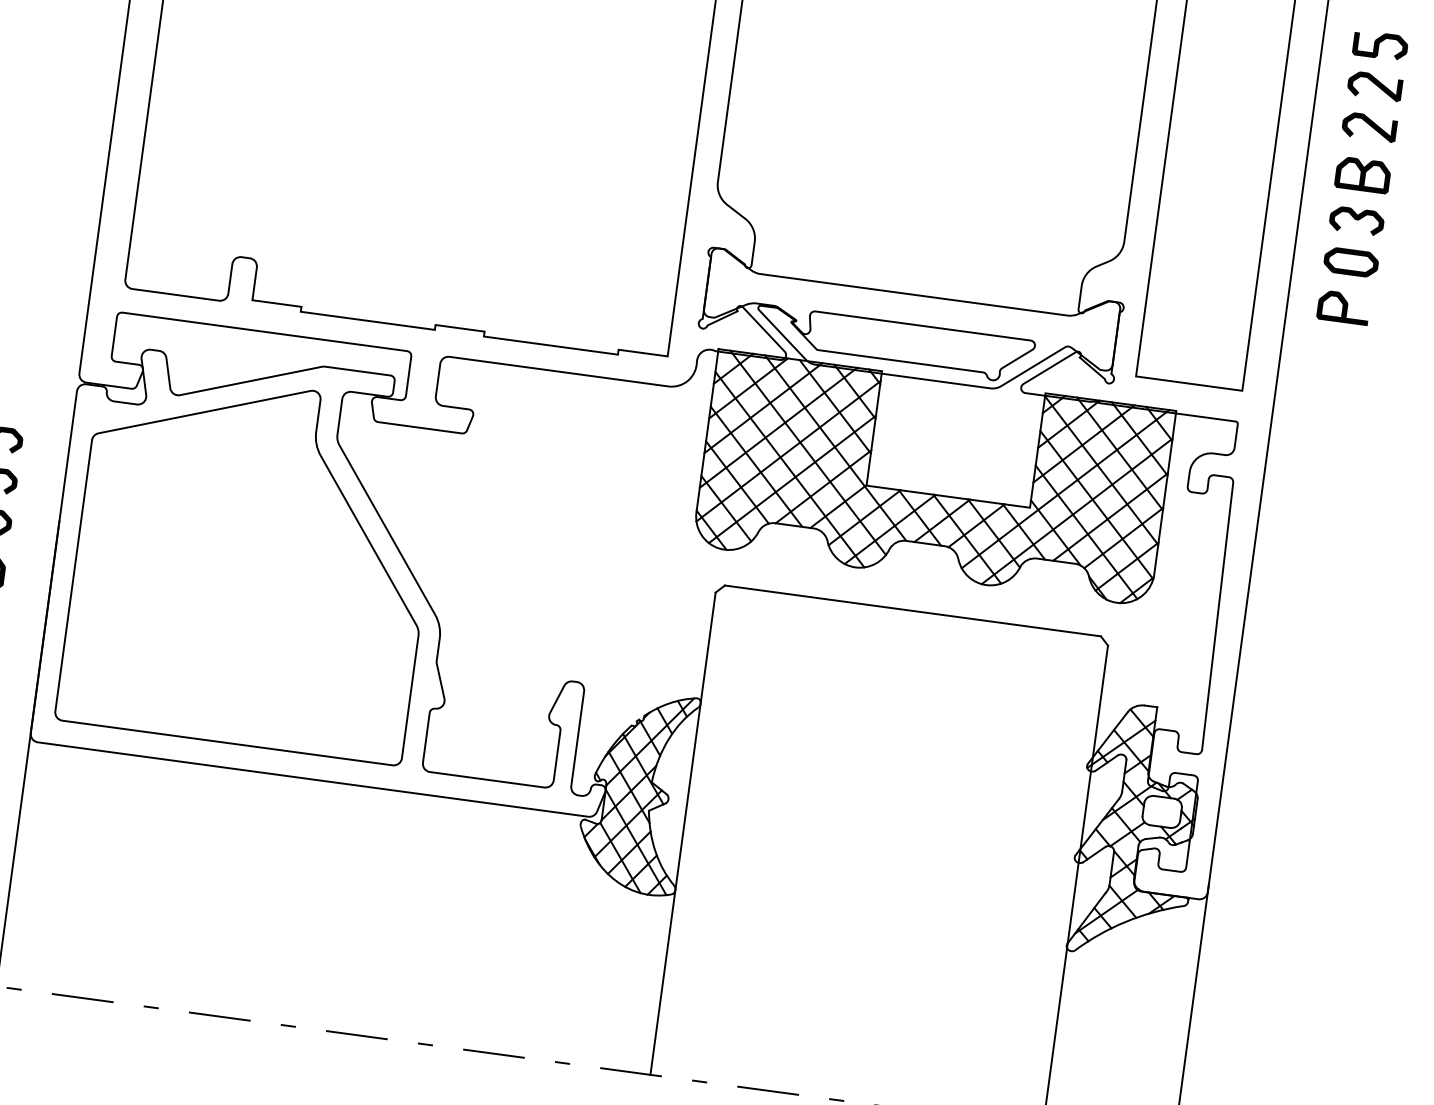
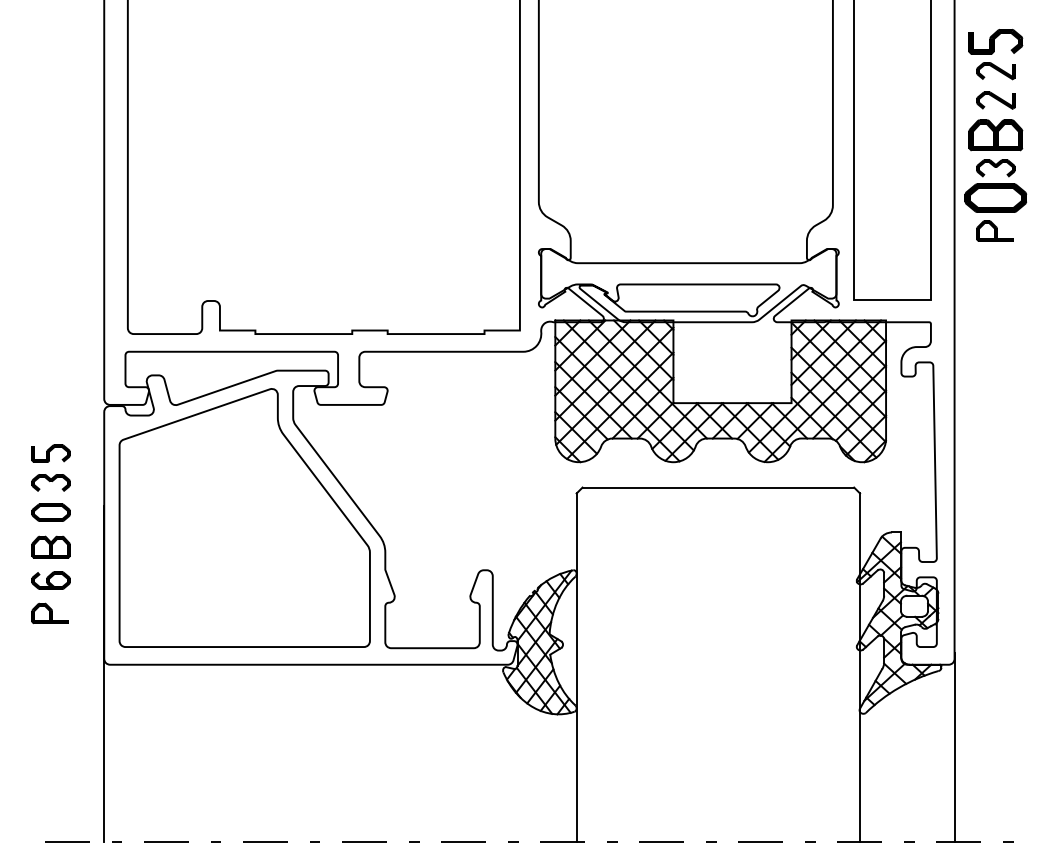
part: (1380, 45) -> (995, 41), size x1.4
part: (1362, 174) -> (995, 134), size x1.4
part: (1350, 262) -> (995, 198), size x1.6

